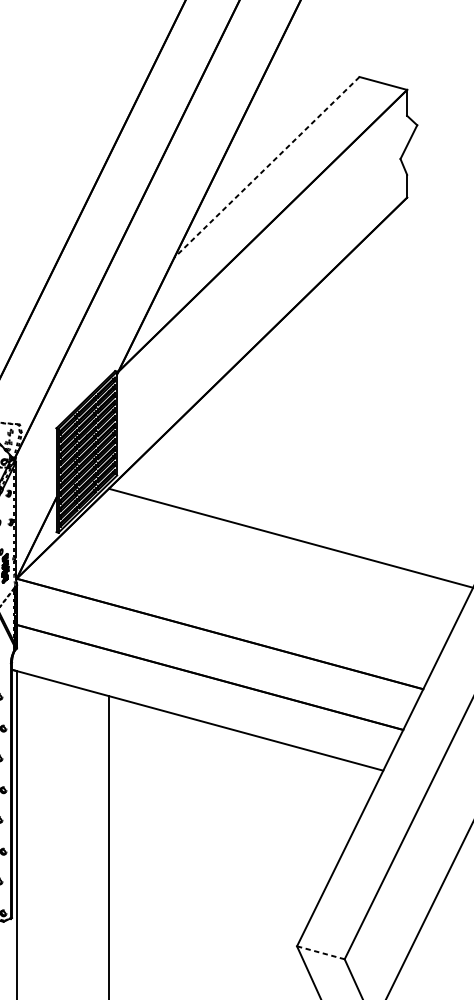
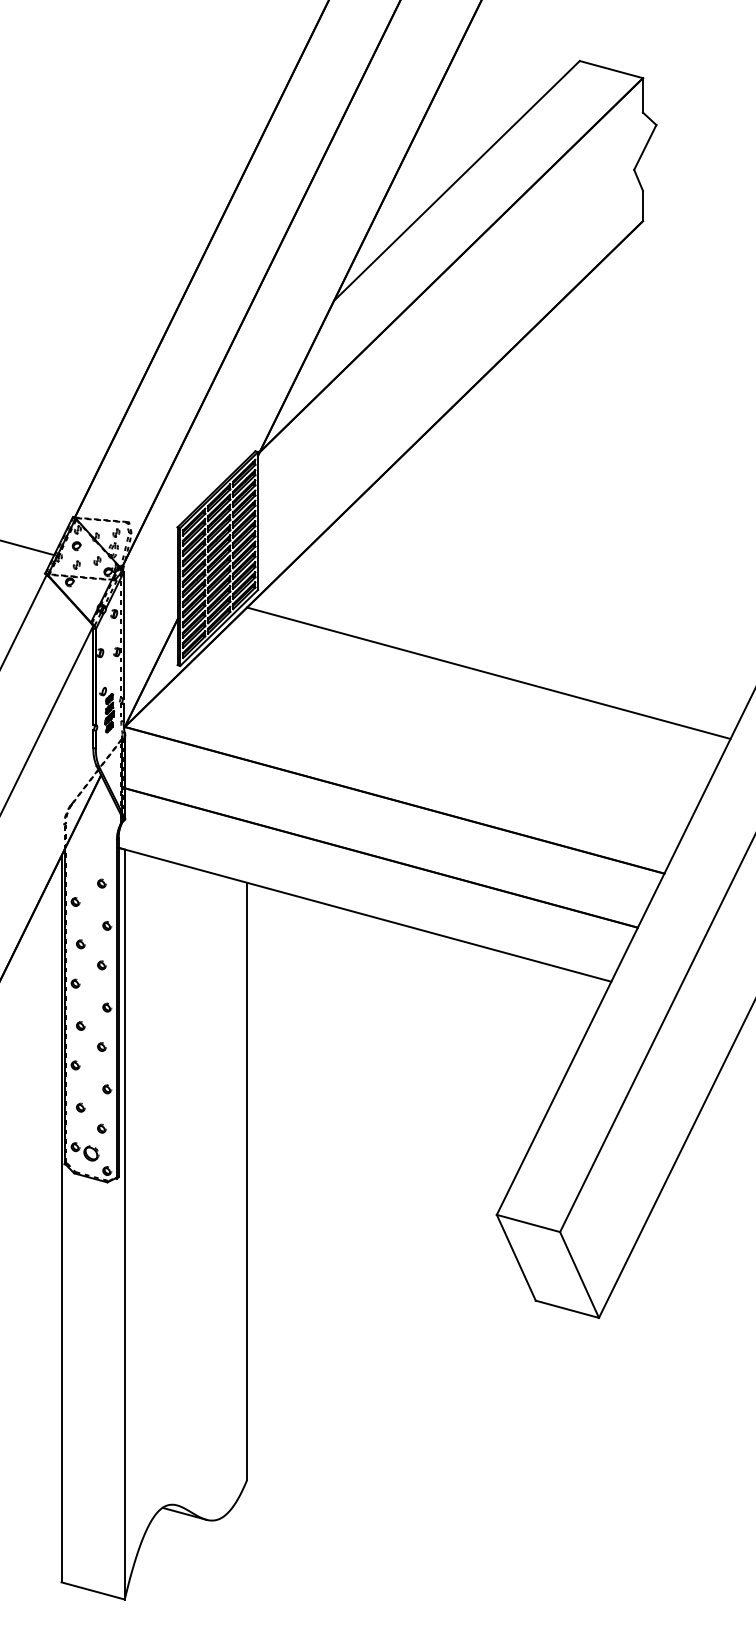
line: (266, 167) -> (456, 180), dashed -> solid
line: (320, 952) -> (528, 1223), dashed -> solid

